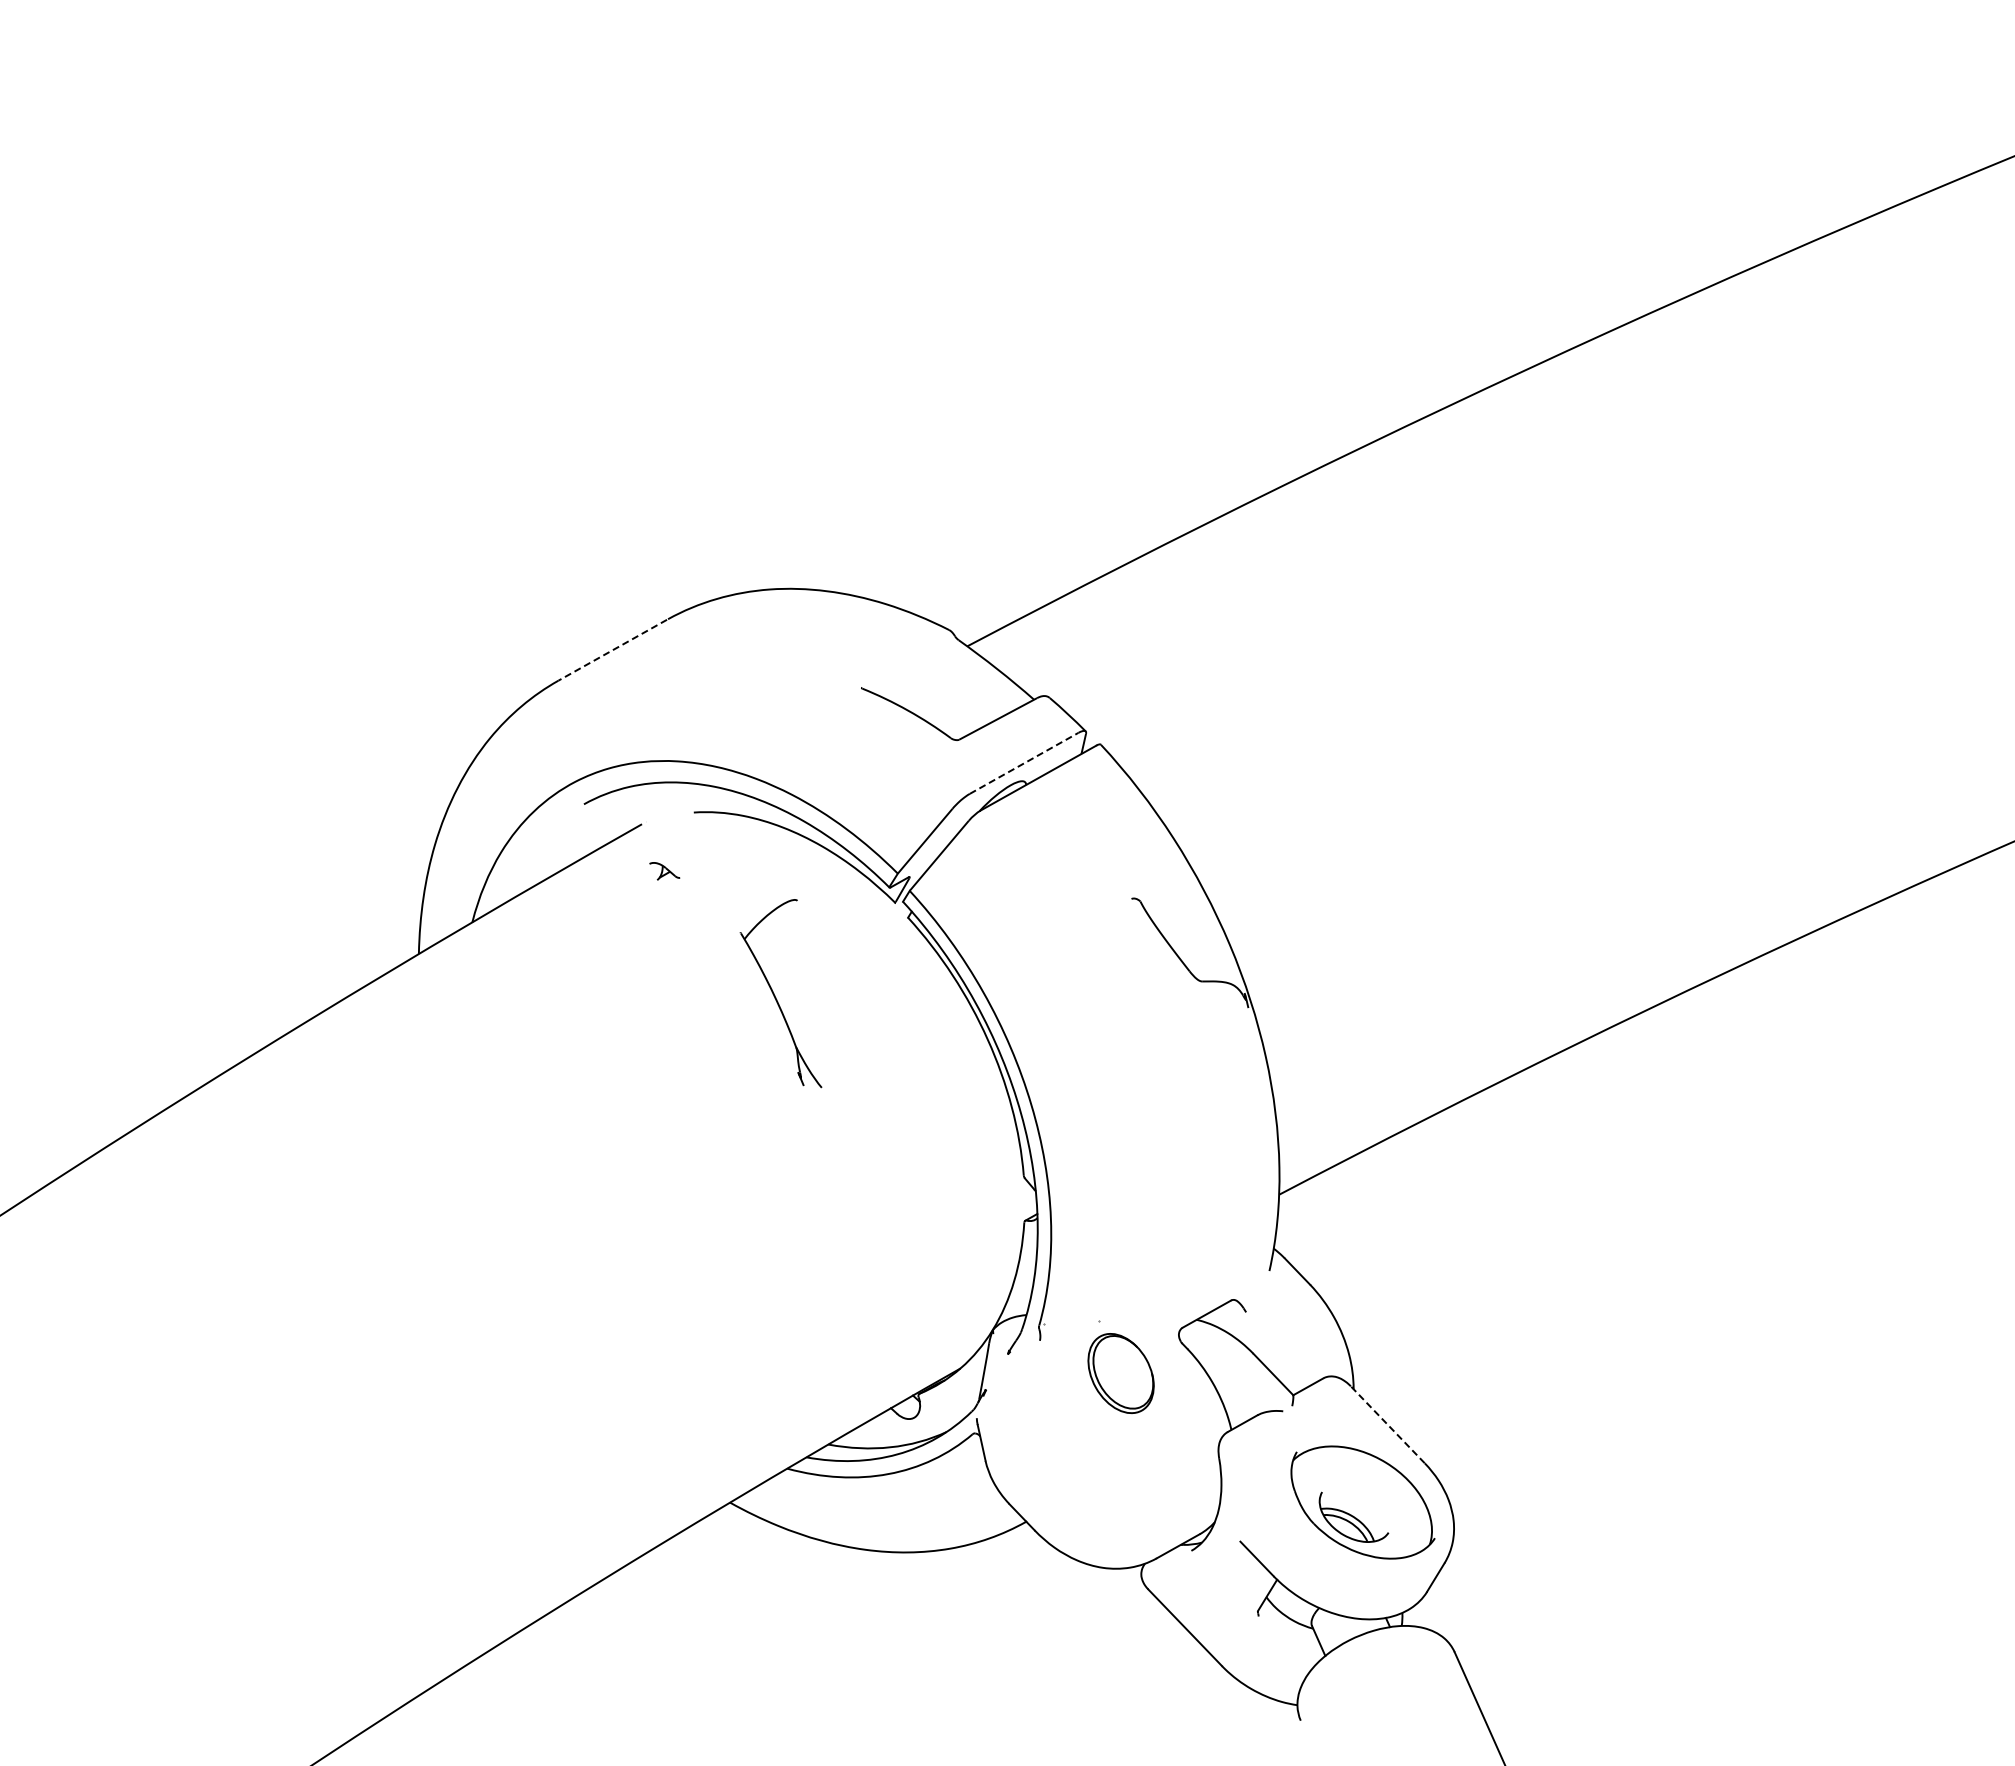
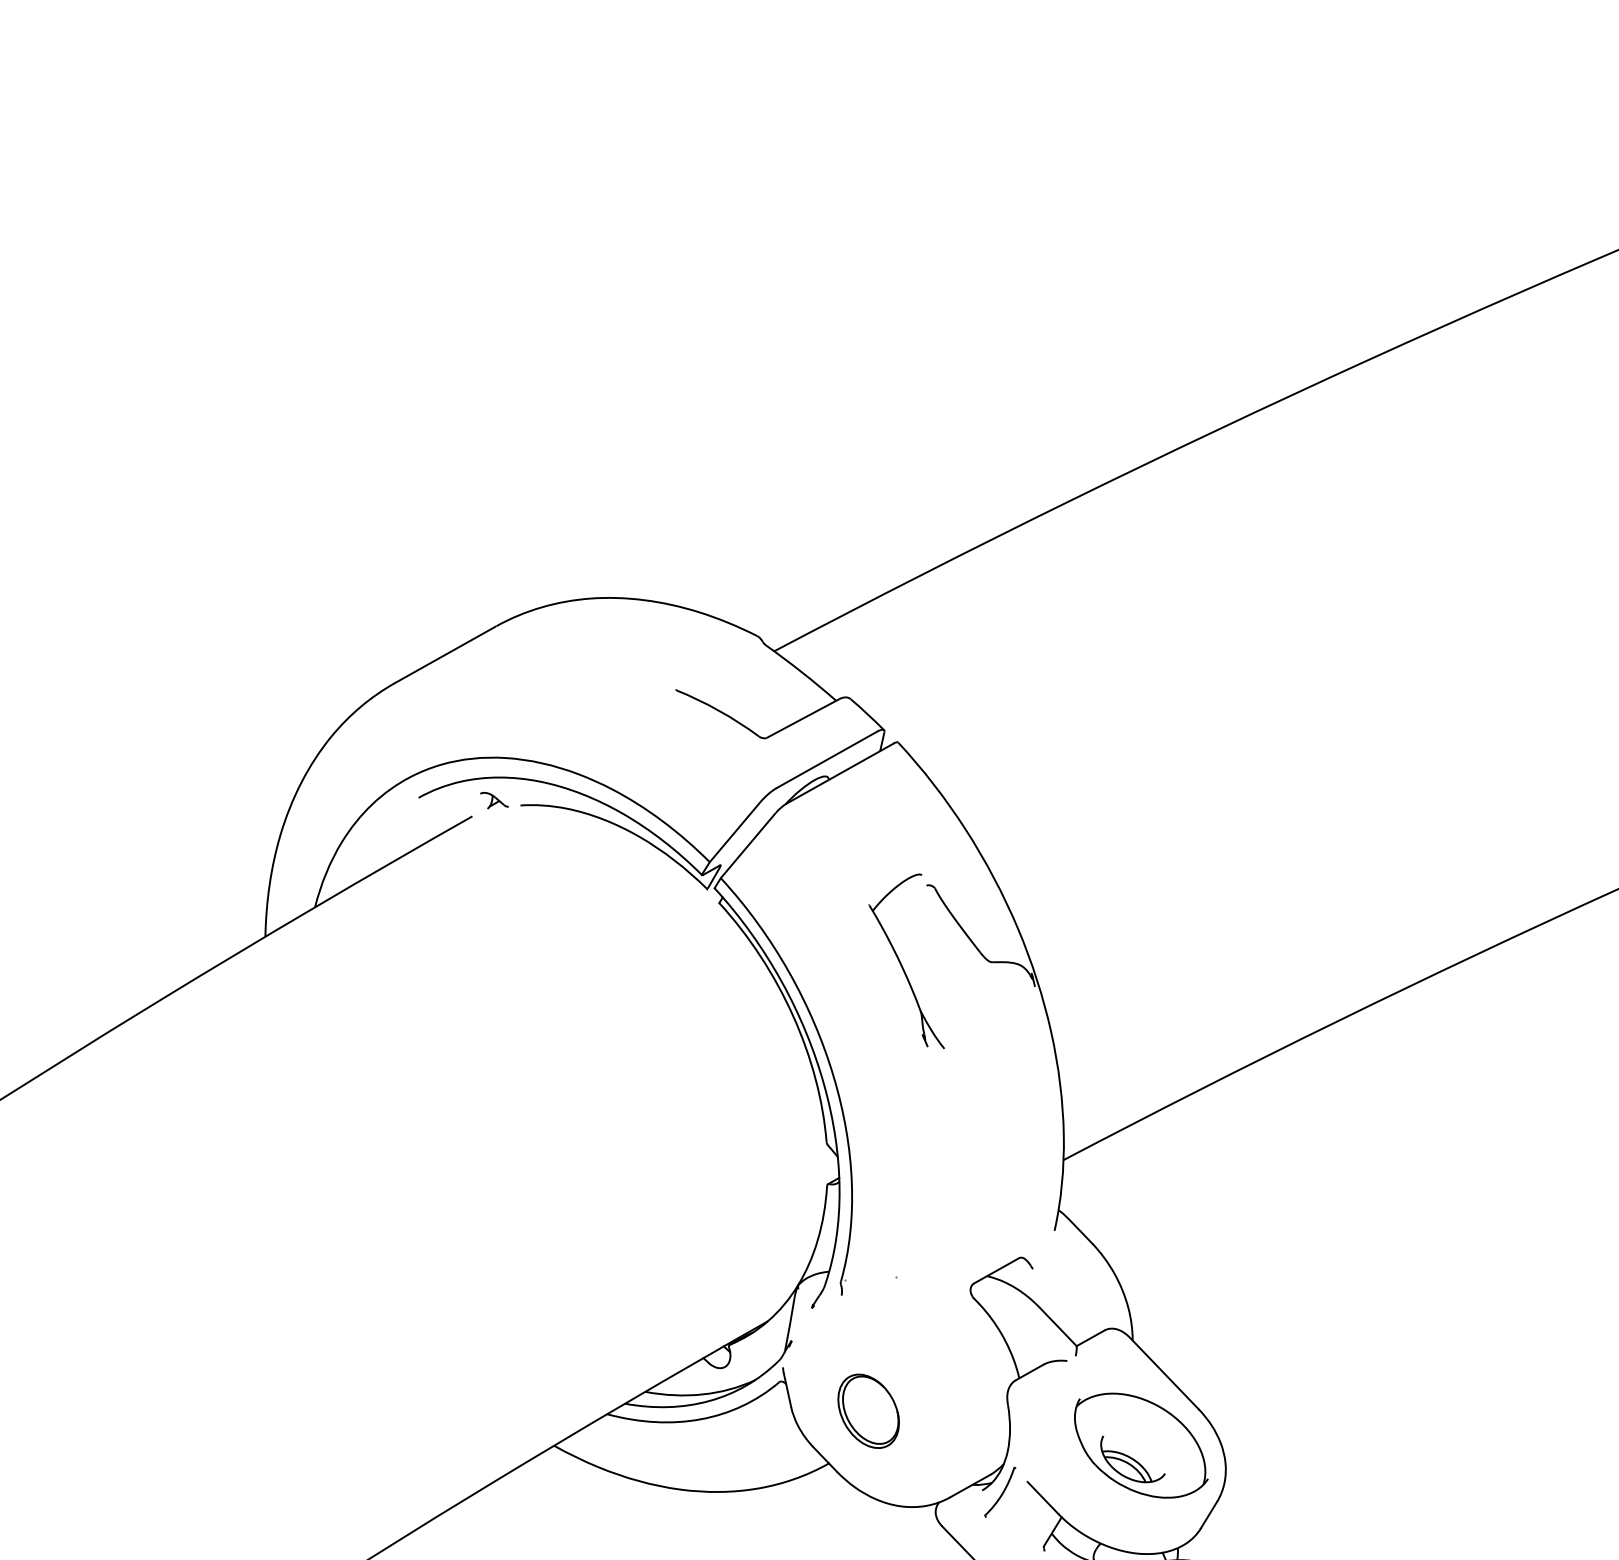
line: (612, 650) -> (445, 655), dashed -> solid
line: (1024, 763) -> (827, 759), dashed -> solid
part: (664, 871) -> (494, 800), moved
part: (780, 993) -> (906, 961), moved
part: (1120, 1373) -> (868, 1411), moved
line: (1388, 1425) -> (1165, 1374), dashed -> solid
part: (1210, 1552) -> (999, 1492), added

